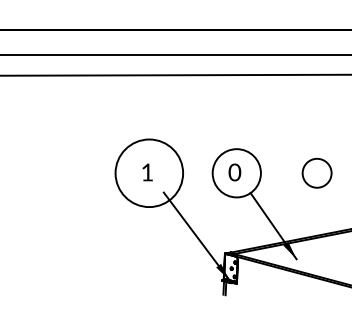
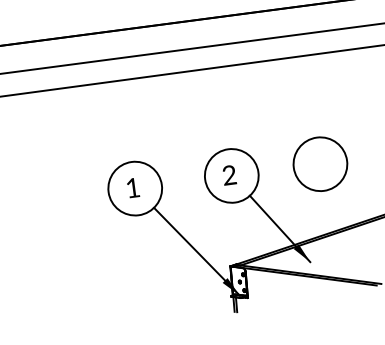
text: (234, 172) -> (229, 175), 0 -> 2
circle: (149, 173) -> (135, 188), size x0.71
circle: (317, 173) -> (320, 164), size x1.67

